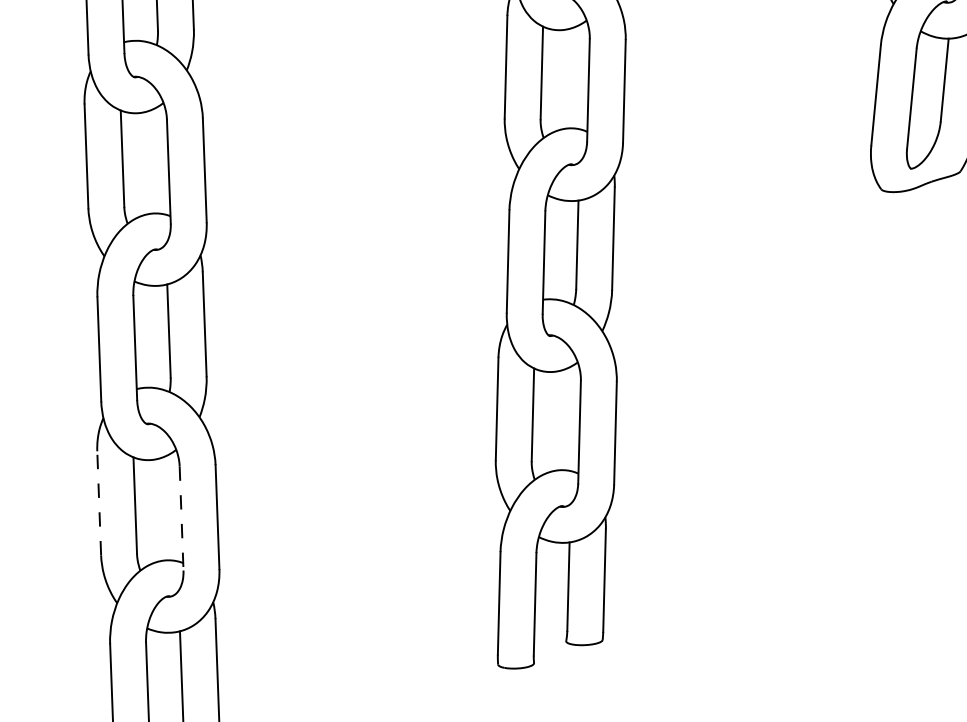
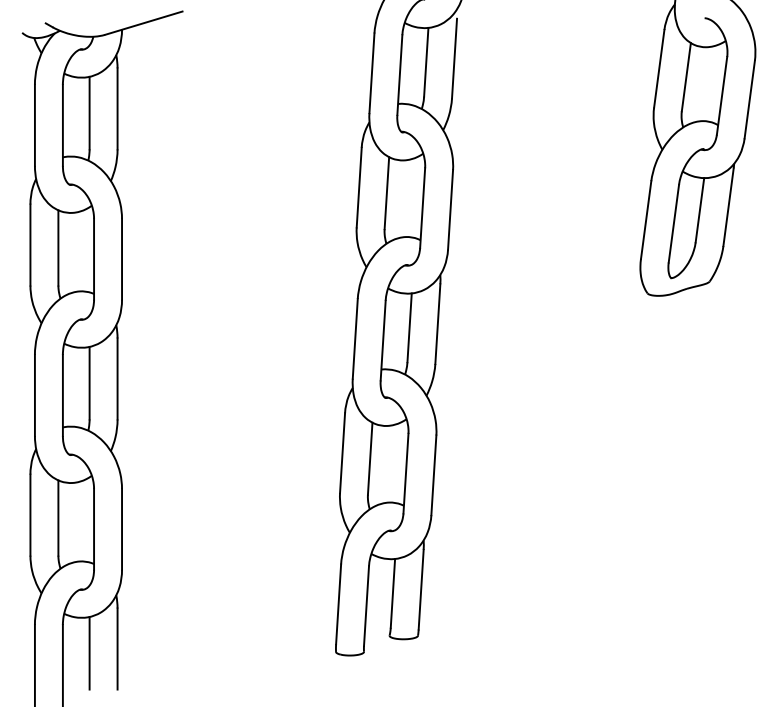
line: (99, 503) -> (30, 515), dashed -> solid
line: (182, 518) -> (94, 529), dashed -> solid

